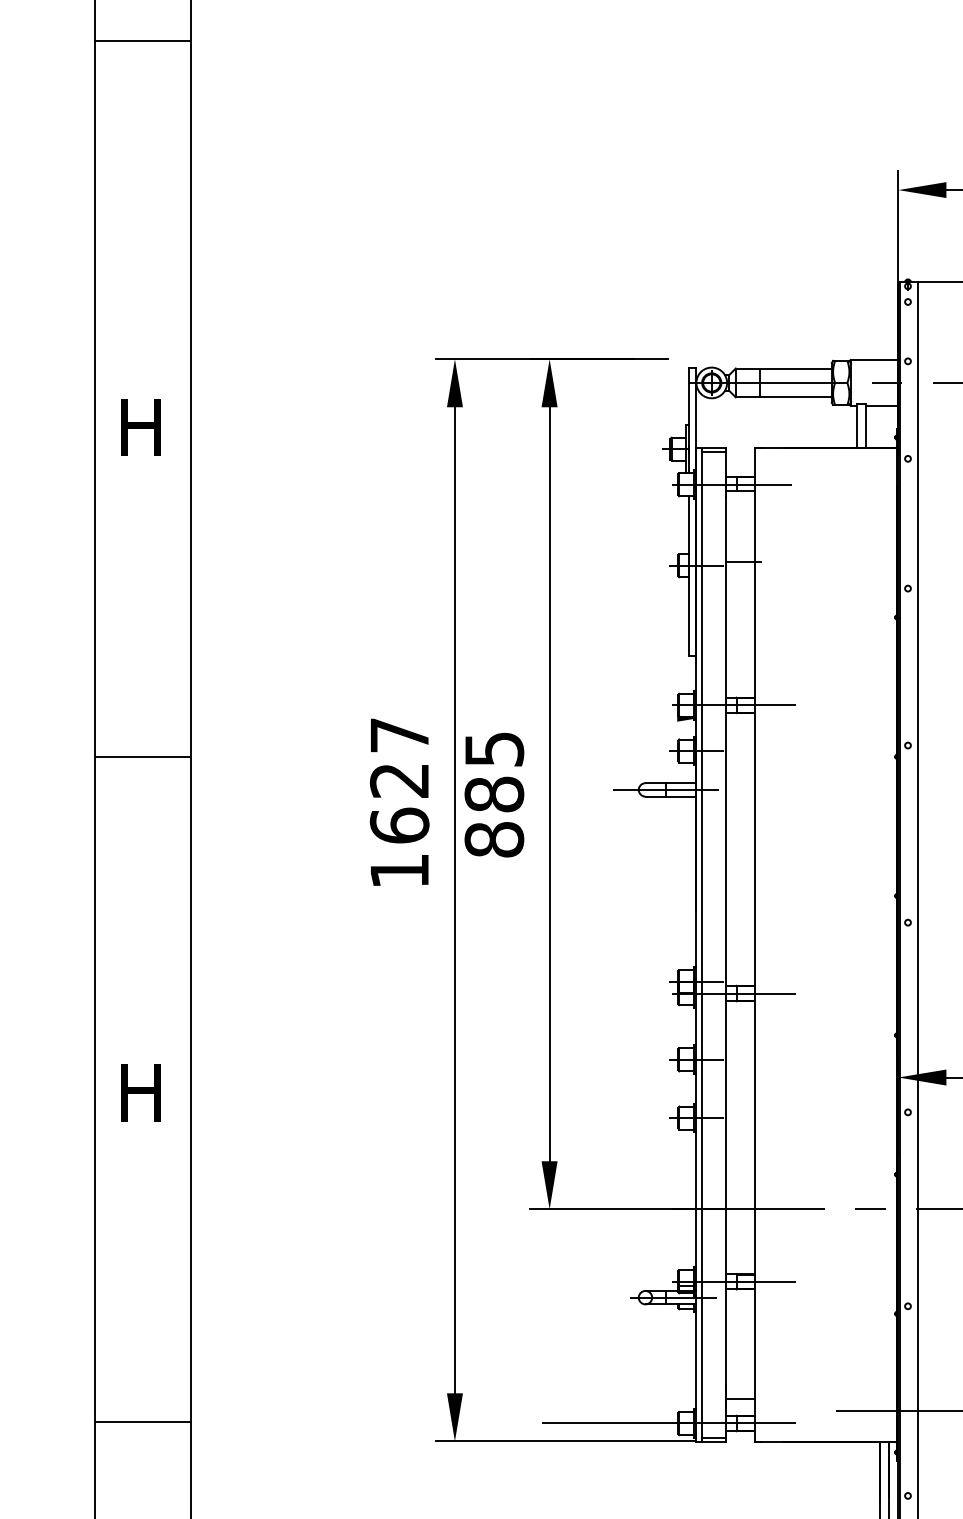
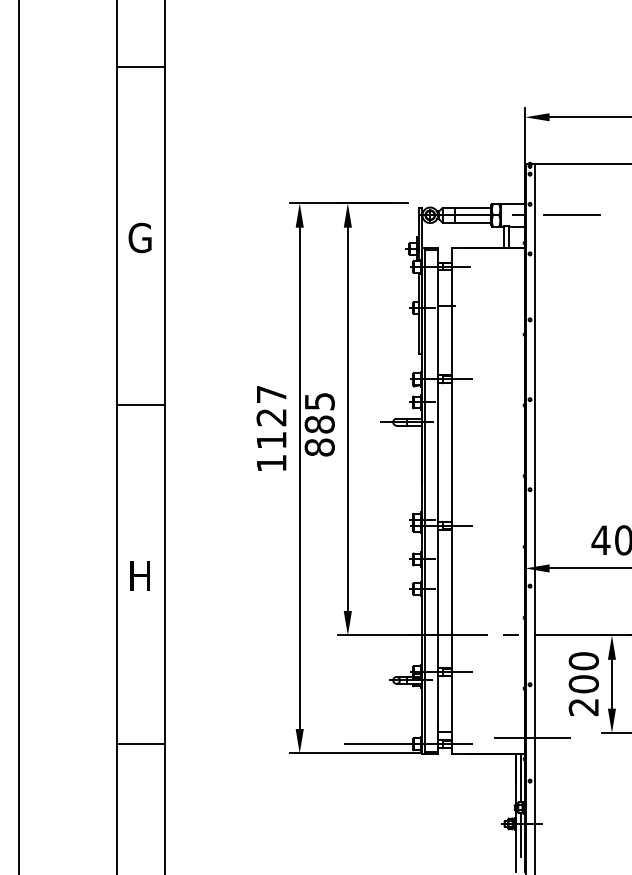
line: (141, 41) -> (140, 67), moved
text: (139, 426) -> (139, 237), H -> G
text: (399, 825) -> (271, 440), 1627 -> 1127

